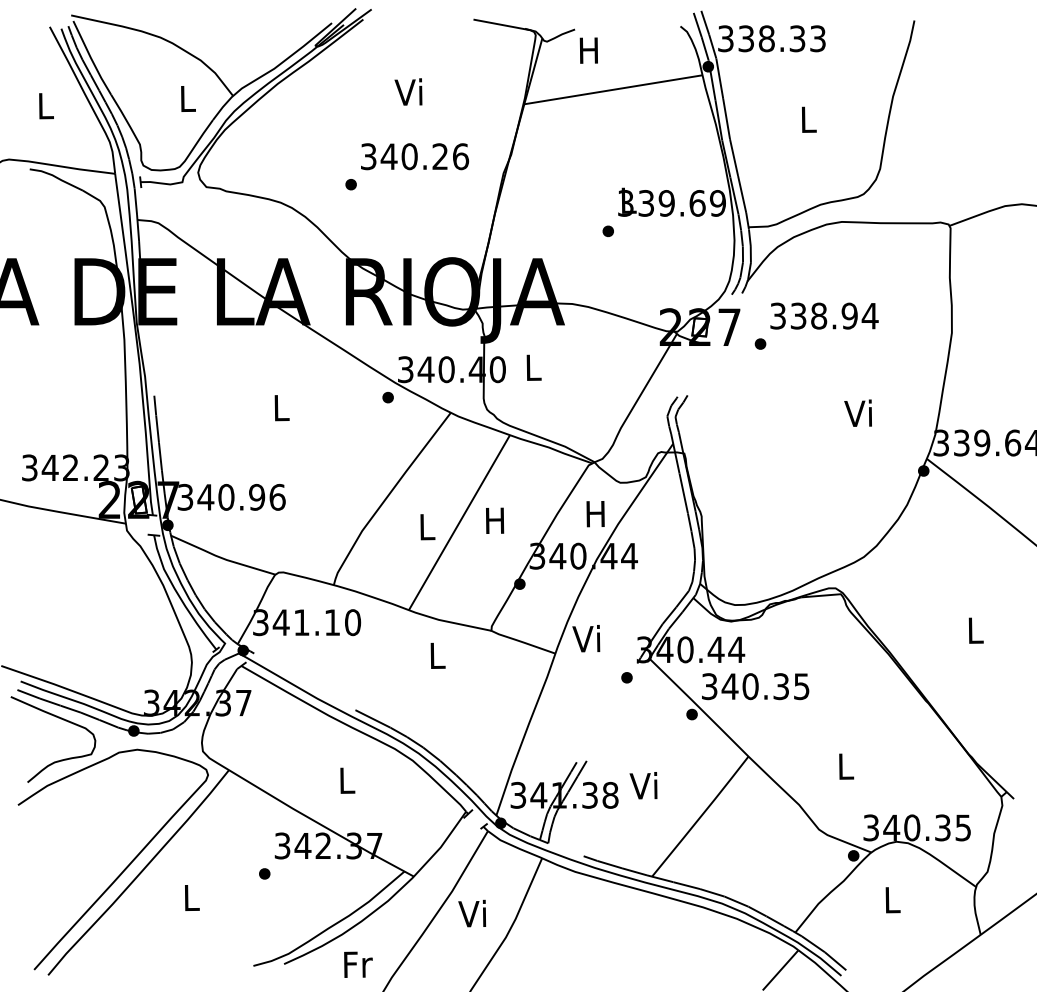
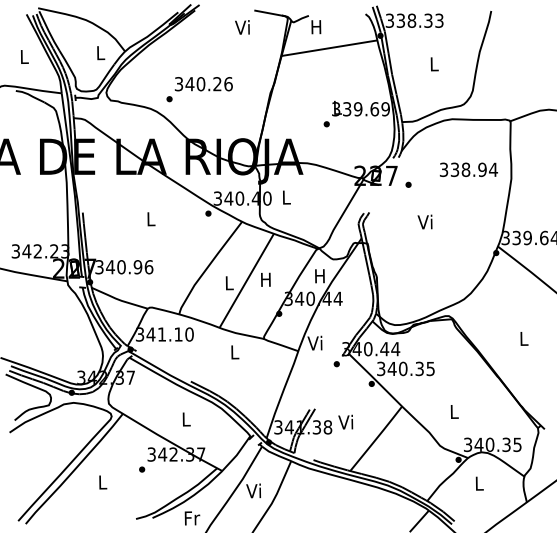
text: (408, 92) -> (242, 27), moved
text: (406, 166) -> (199, 89), moved
text: (823, 315) -> (468, 169), moved
text: (857, 412) -> (424, 221), moved

